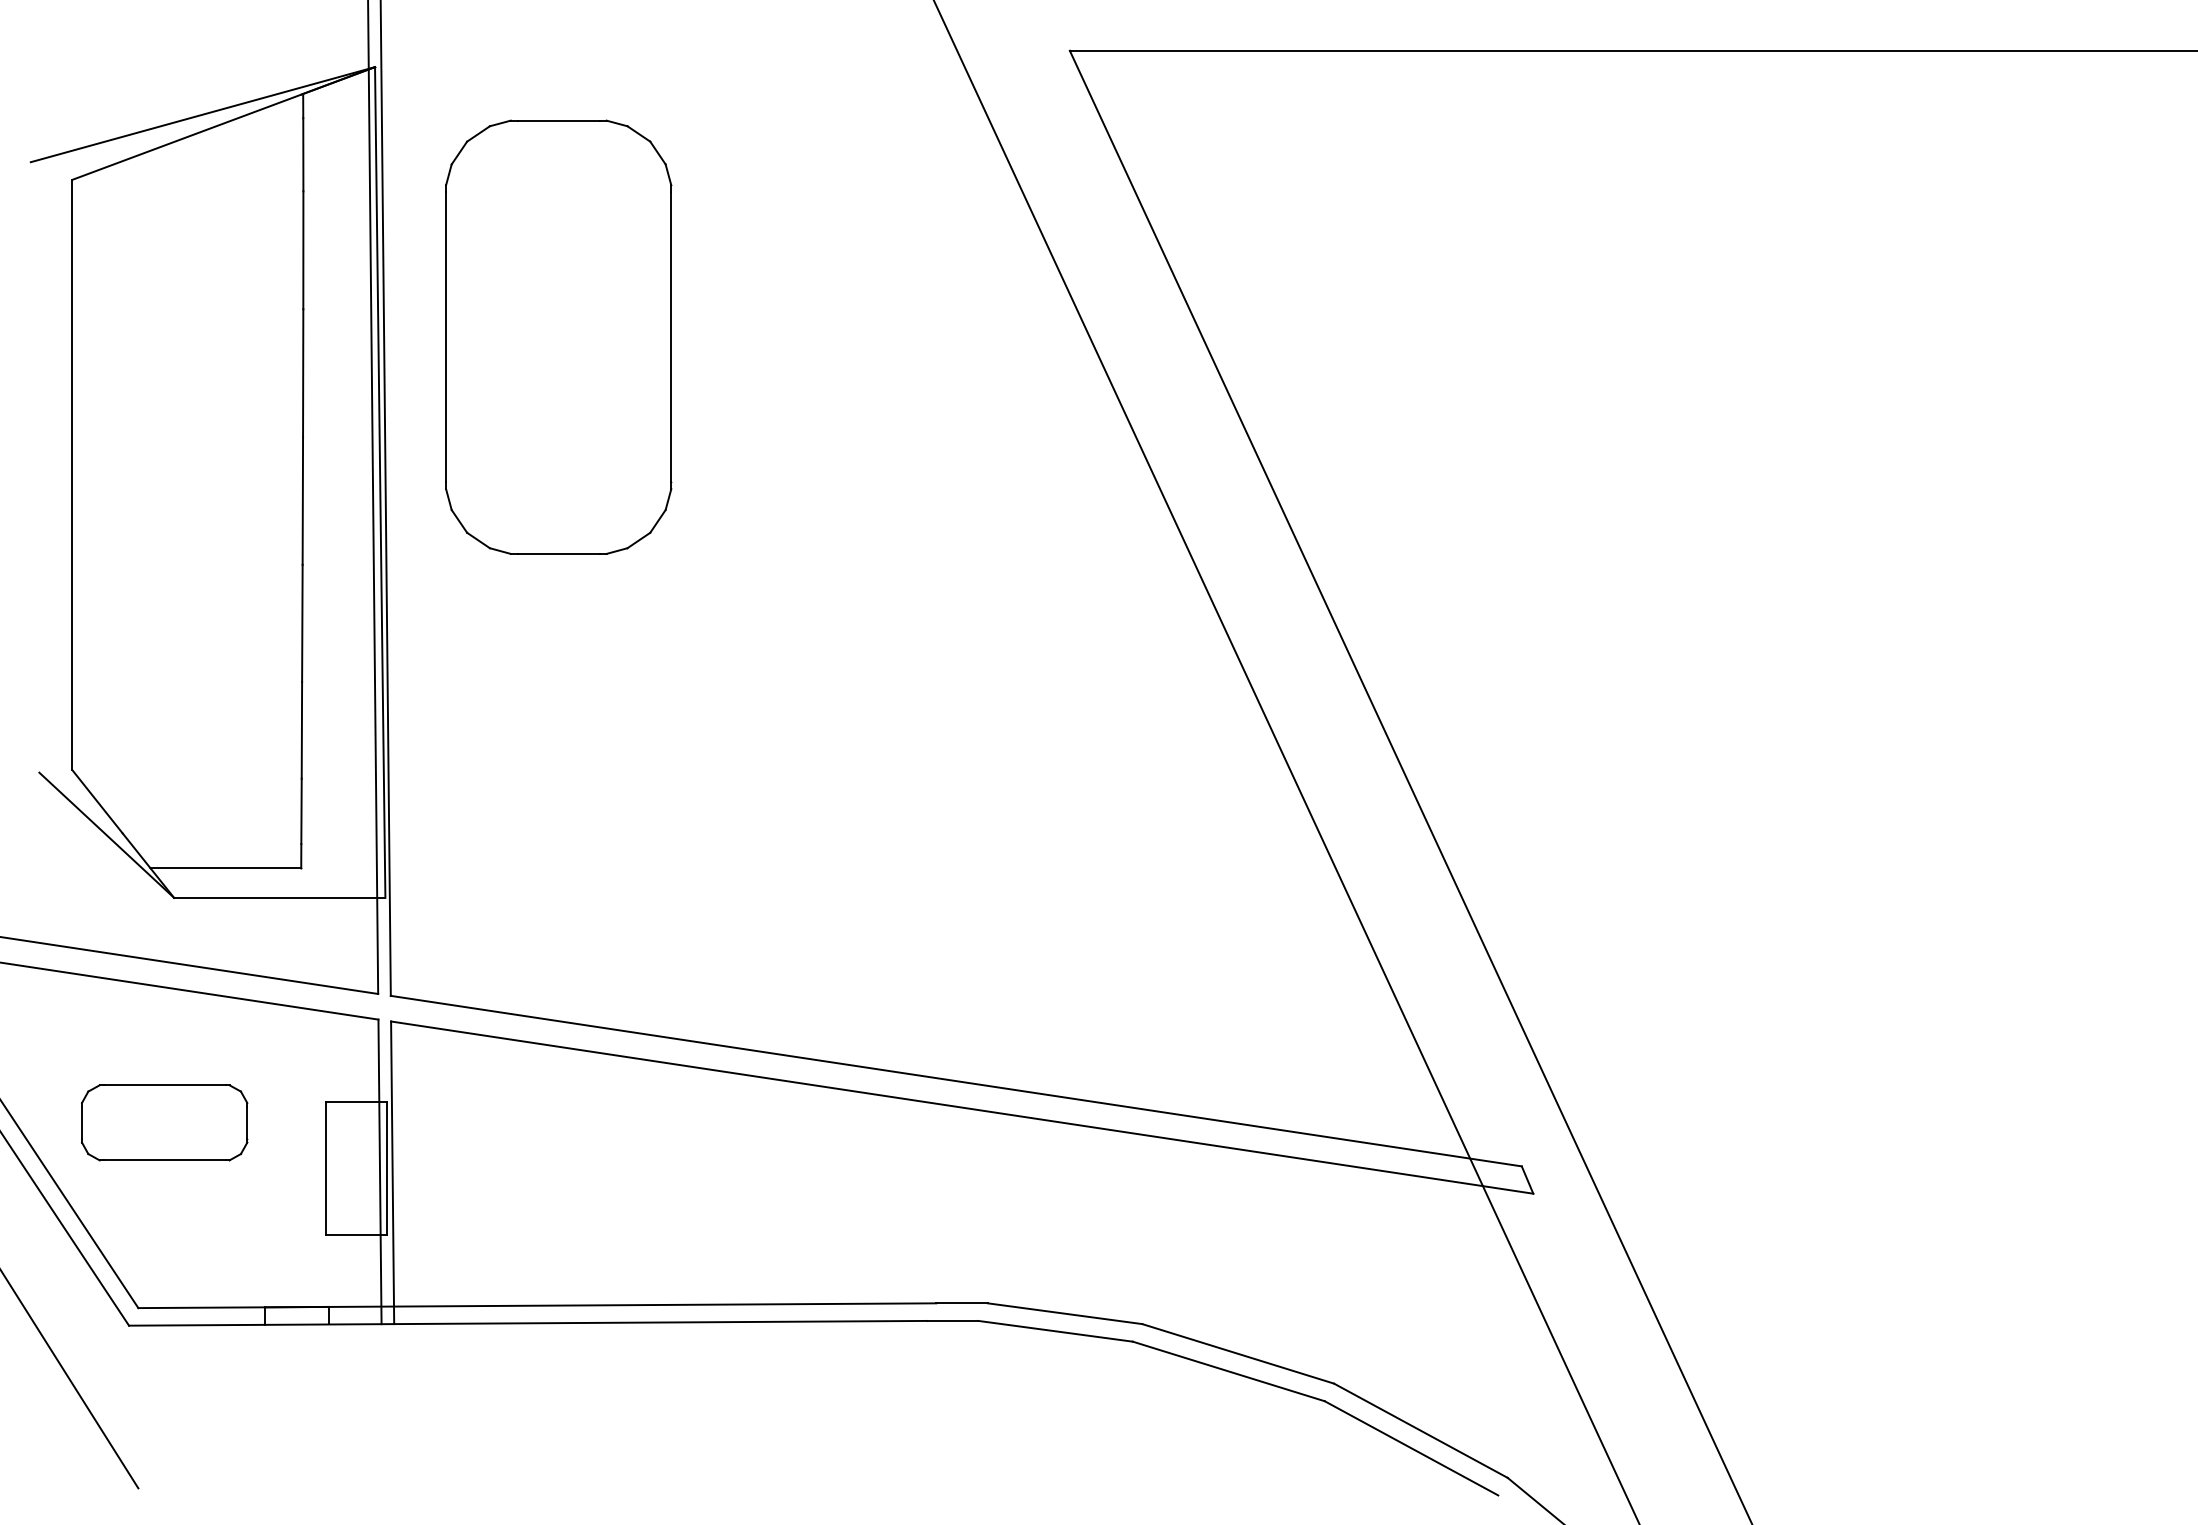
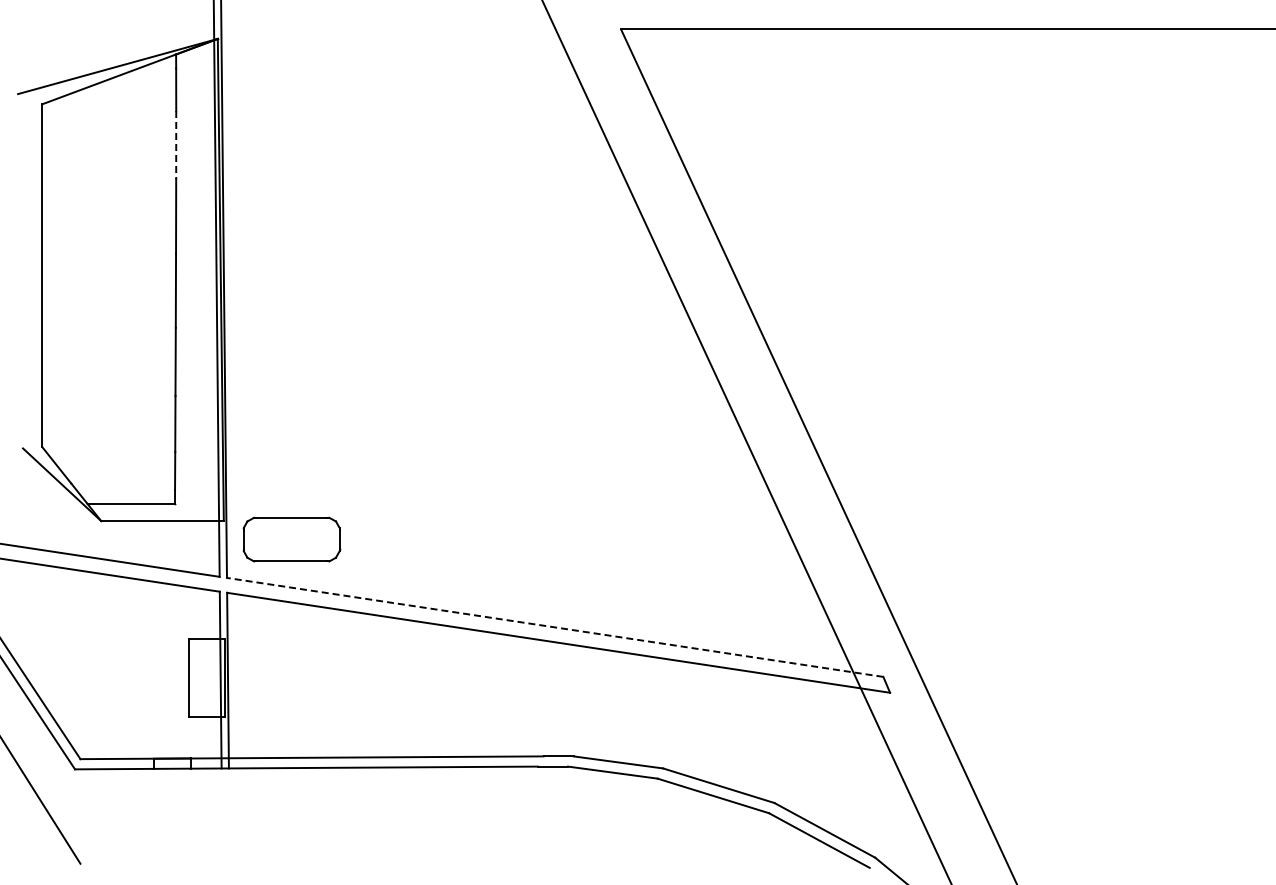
line: (303, 250) -> (176, 145), solid -> dashed
part: (558, 336) -> (324, 195), removed
line: (956, 1081) -> (555, 627), solid -> dashed
part: (164, 1122) -> (291, 539), moved

